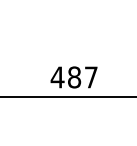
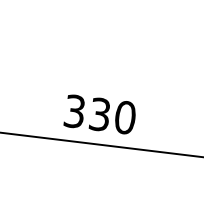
text: (73, 77) -> (98, 114), 487 -> 330

